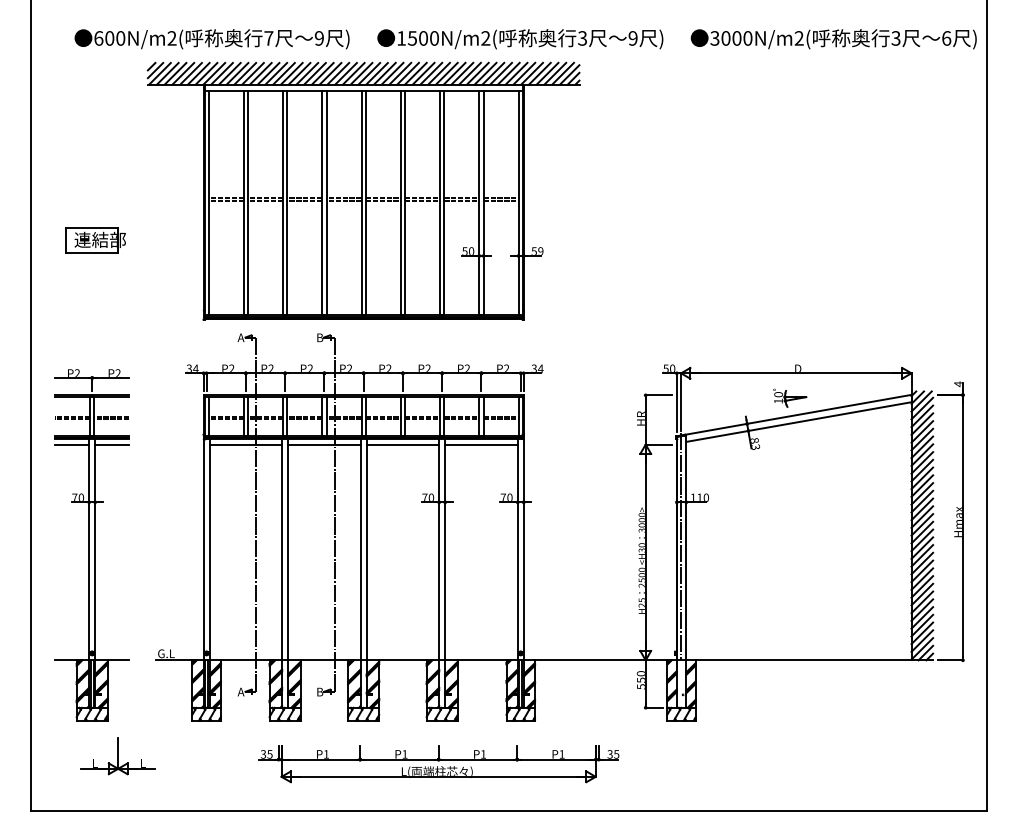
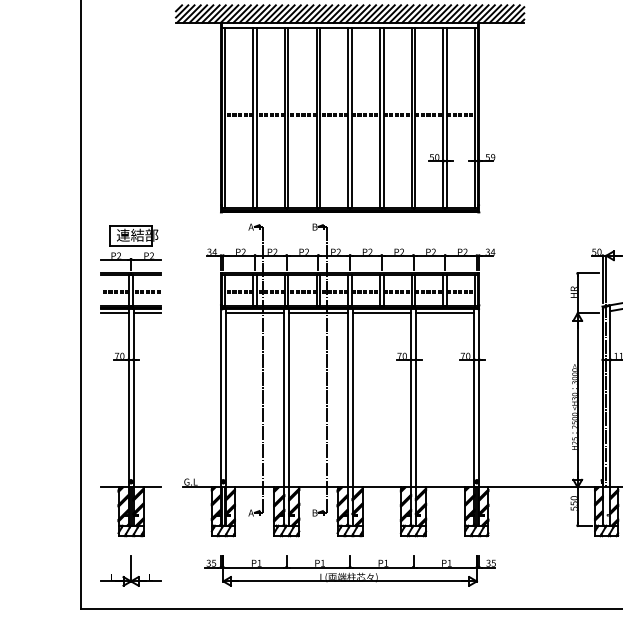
part: (95, 240) -> (133, 235), moved
part: (117, 756) -> (130, 571), moved
part: (438, 764) -> (349, 571), moved

